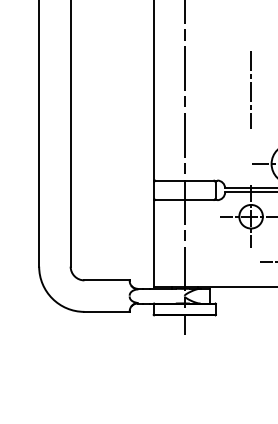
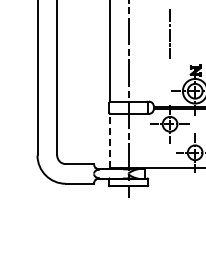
line: (250, 89) -> (169, 33), moved
line: (154, 242) -> (109, 140), solid -> dashed

